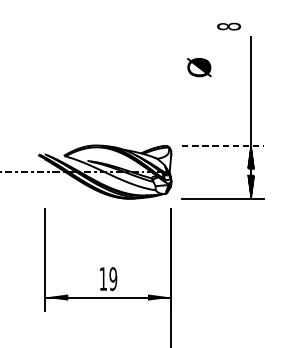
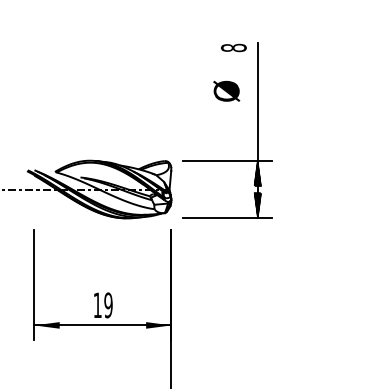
text: (228, 26) -> (233, 47), moved
text: (199, 66) -> (226, 90), moved
line: (223, 145) -> (227, 160), dashed -> solid

